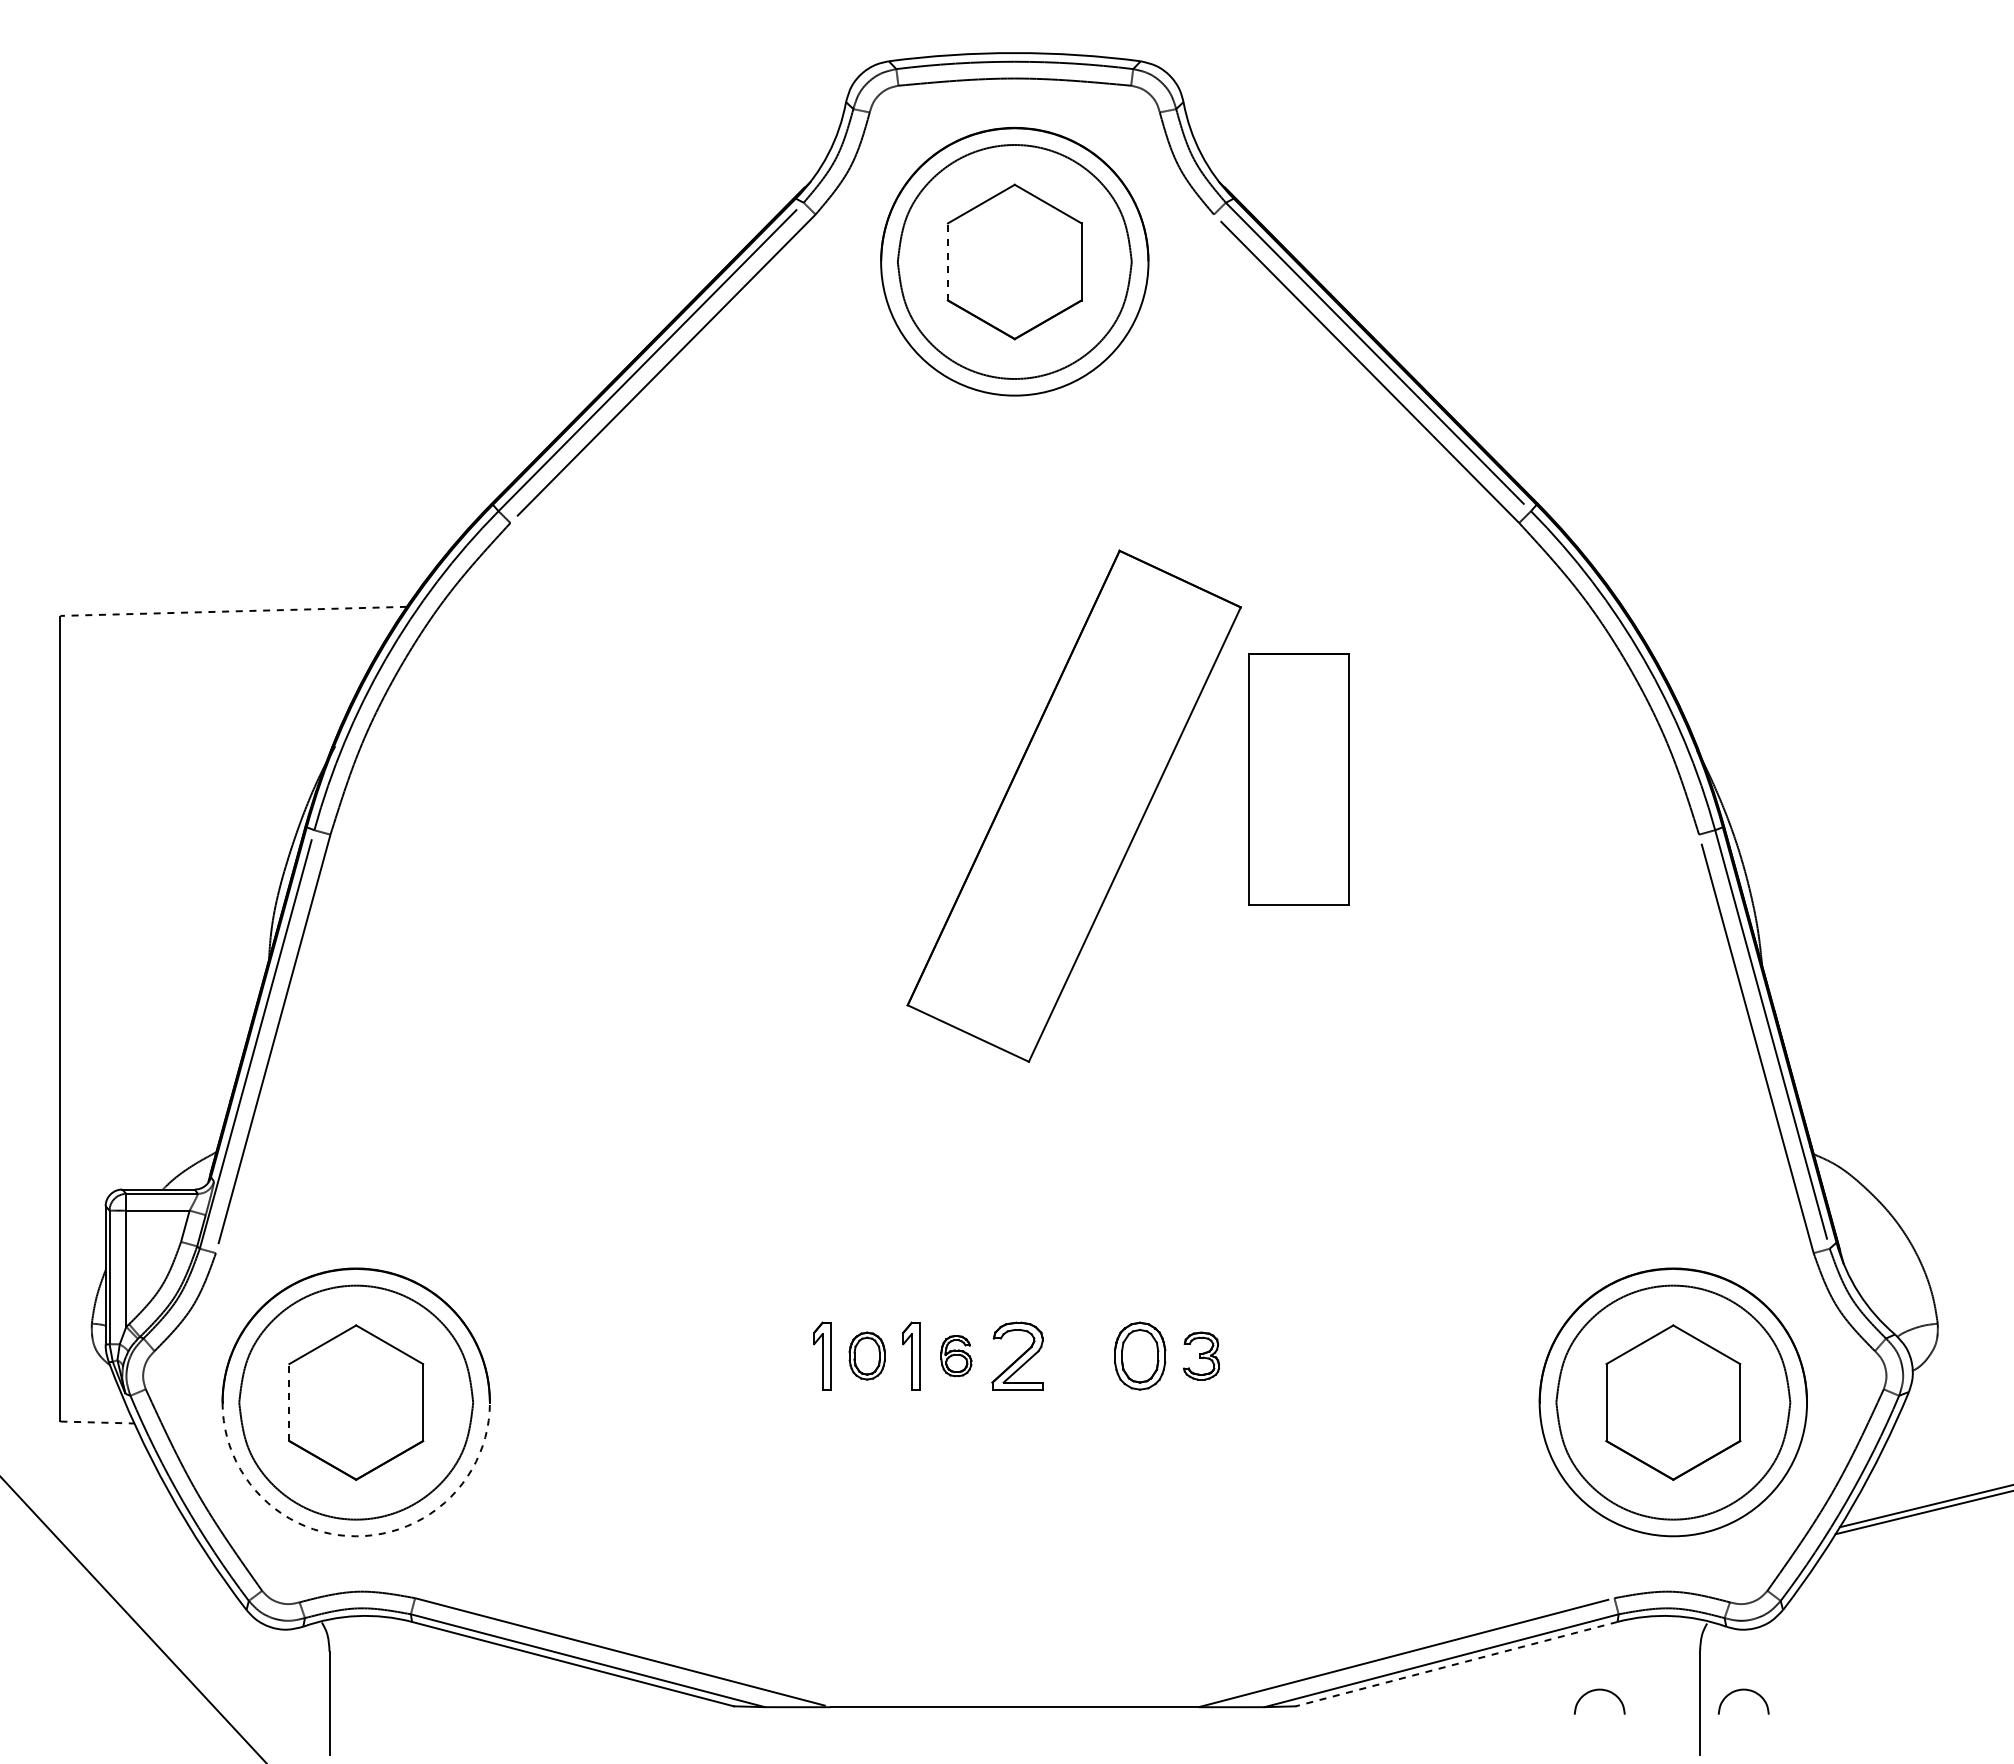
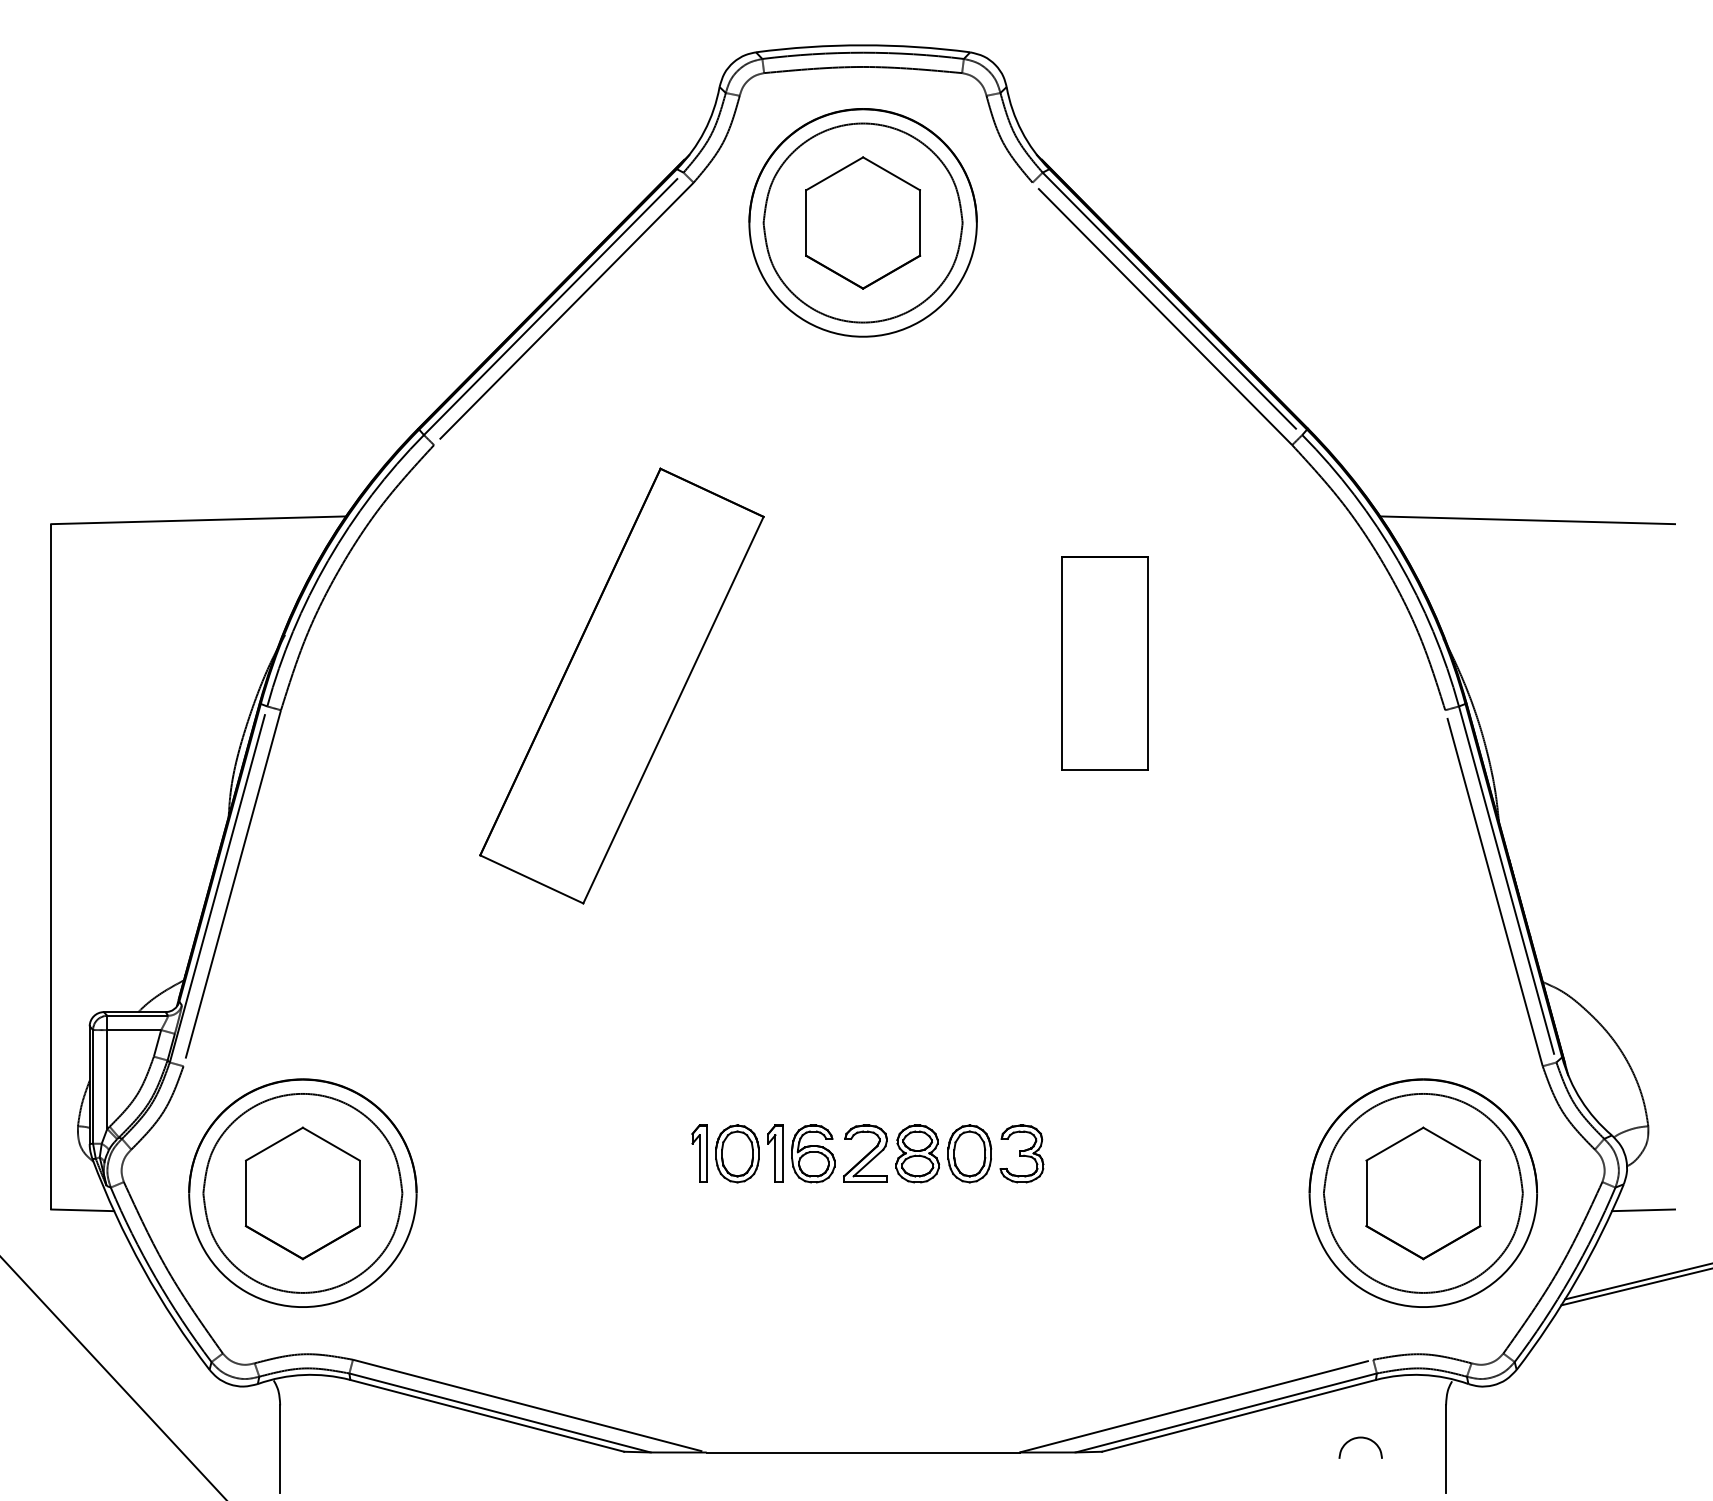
line: (947, 262) -> (805, 223), dashed -> solid
line: (1795, 610) -> (1527, 519), added
line: (233, 611) -> (198, 520), dashed -> solid
part: (1073, 805) -> (621, 685), moved
part: (867, 1355) -> (737, 1153), size x1.43
part: (956, 1355) -> (813, 1153), size x1.67
part: (1078, 1355) -> (917, 1153), added
part: (1201, 1355) -> (1021, 1153), size x1.43
line: (289, 1402) -> (246, 1193), dashed -> solid
line: (97, 1422) -> (82, 1210), dashed -> solid
line: (1932, 1422) -> (1643, 1210), added
arc: (356, 1536) -> (303, 1307), dashed -> solid
line: (1456, 1664) -> (1238, 1416), dashed -> solid
curve: (1743, 1690) -> (1483, 1438), removed

